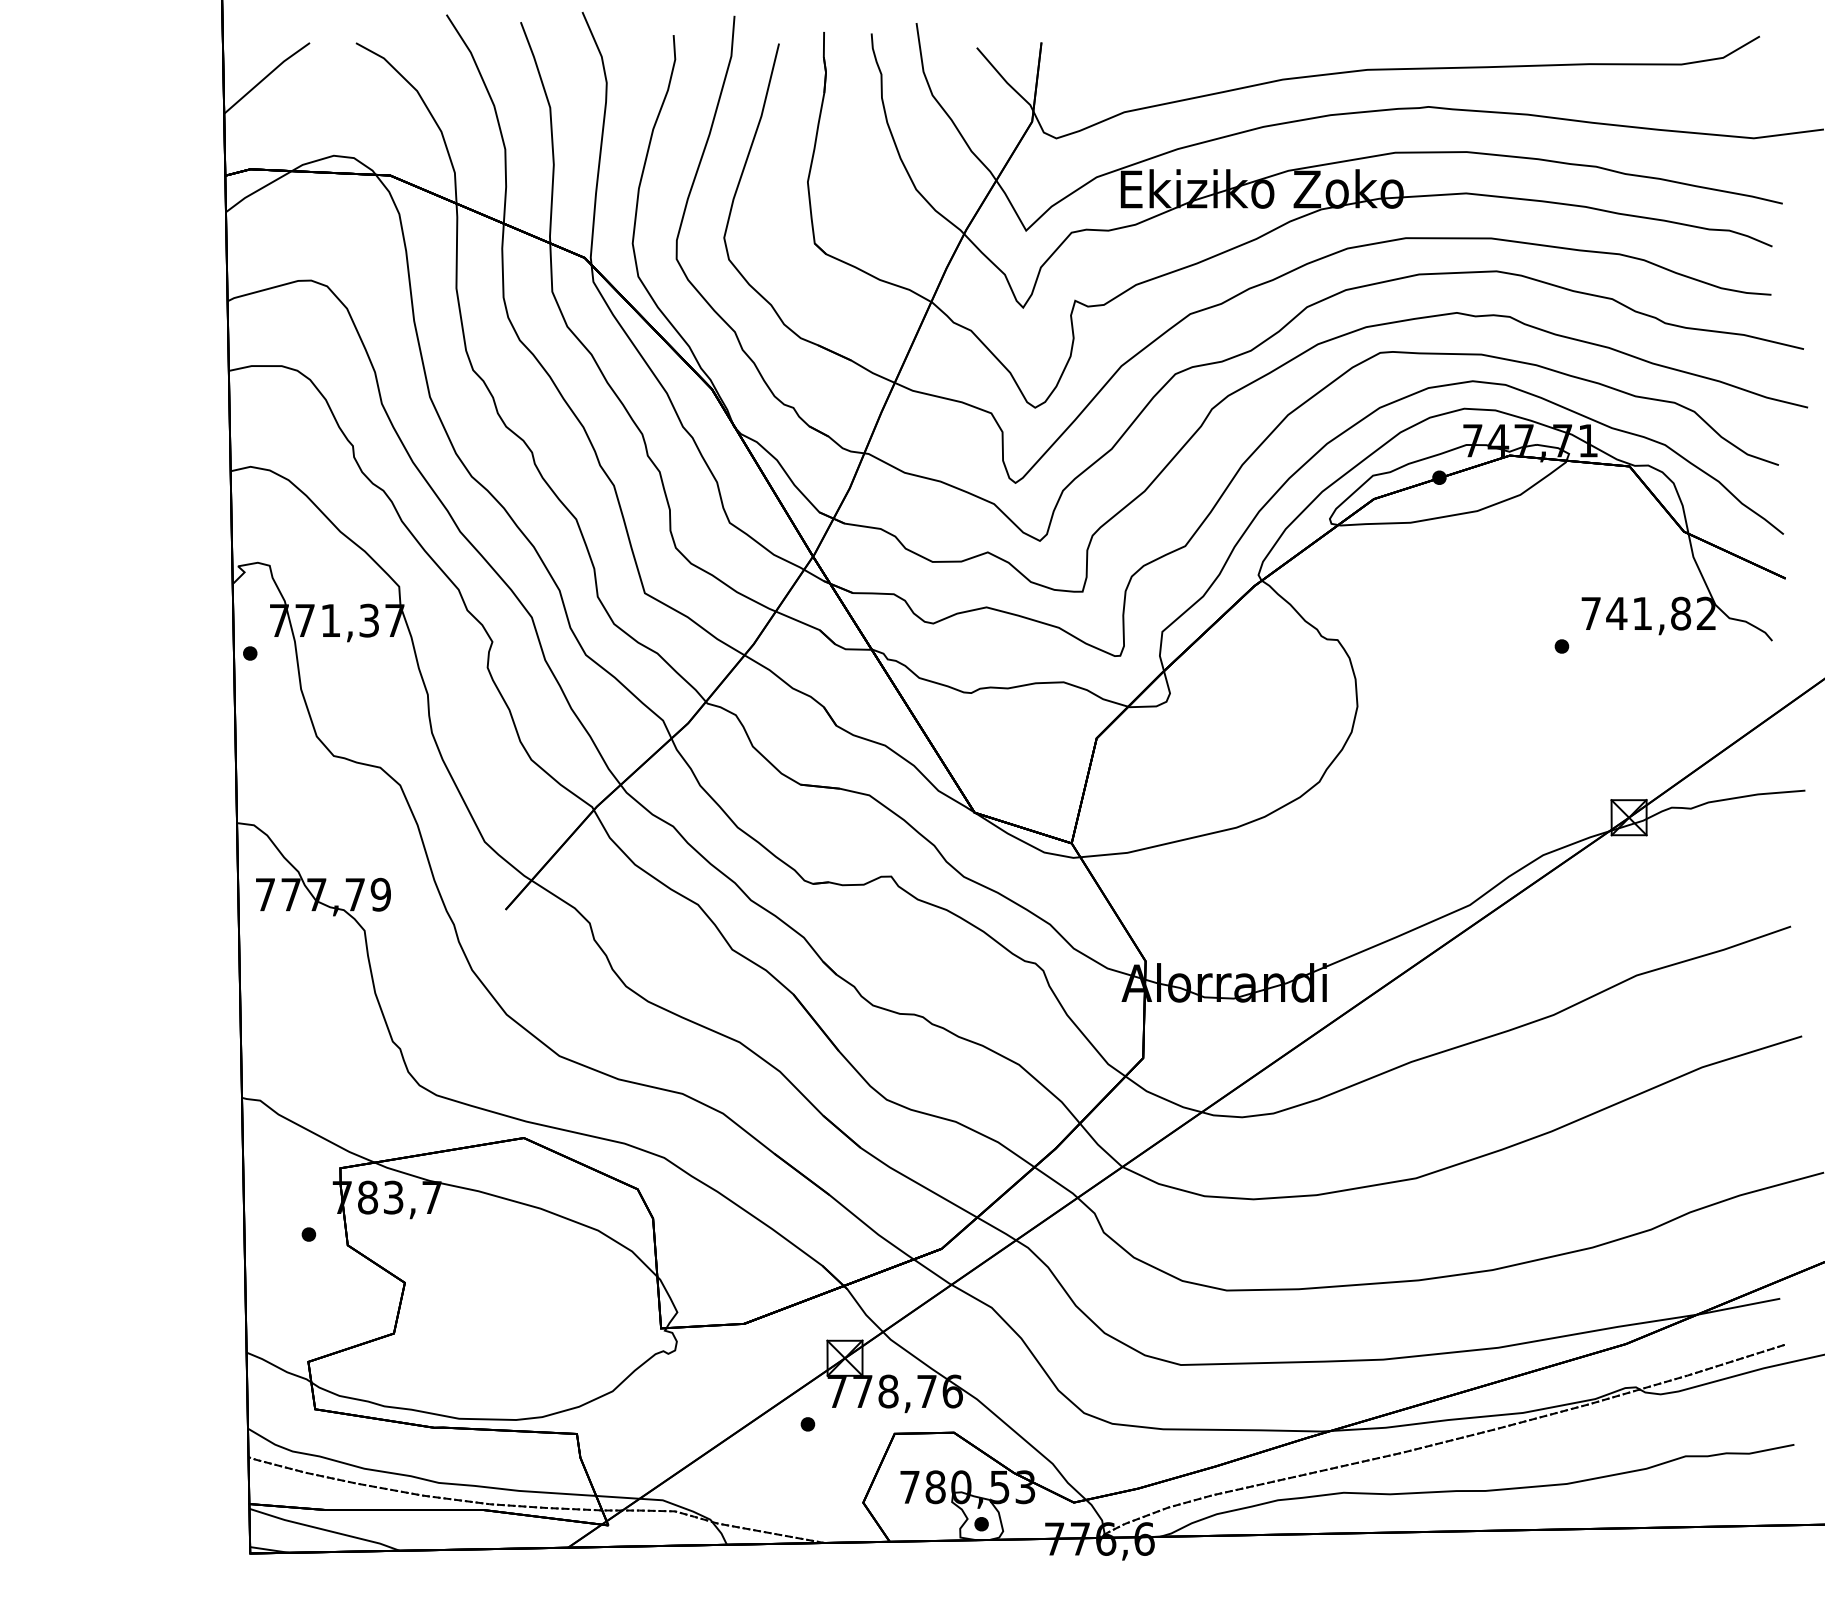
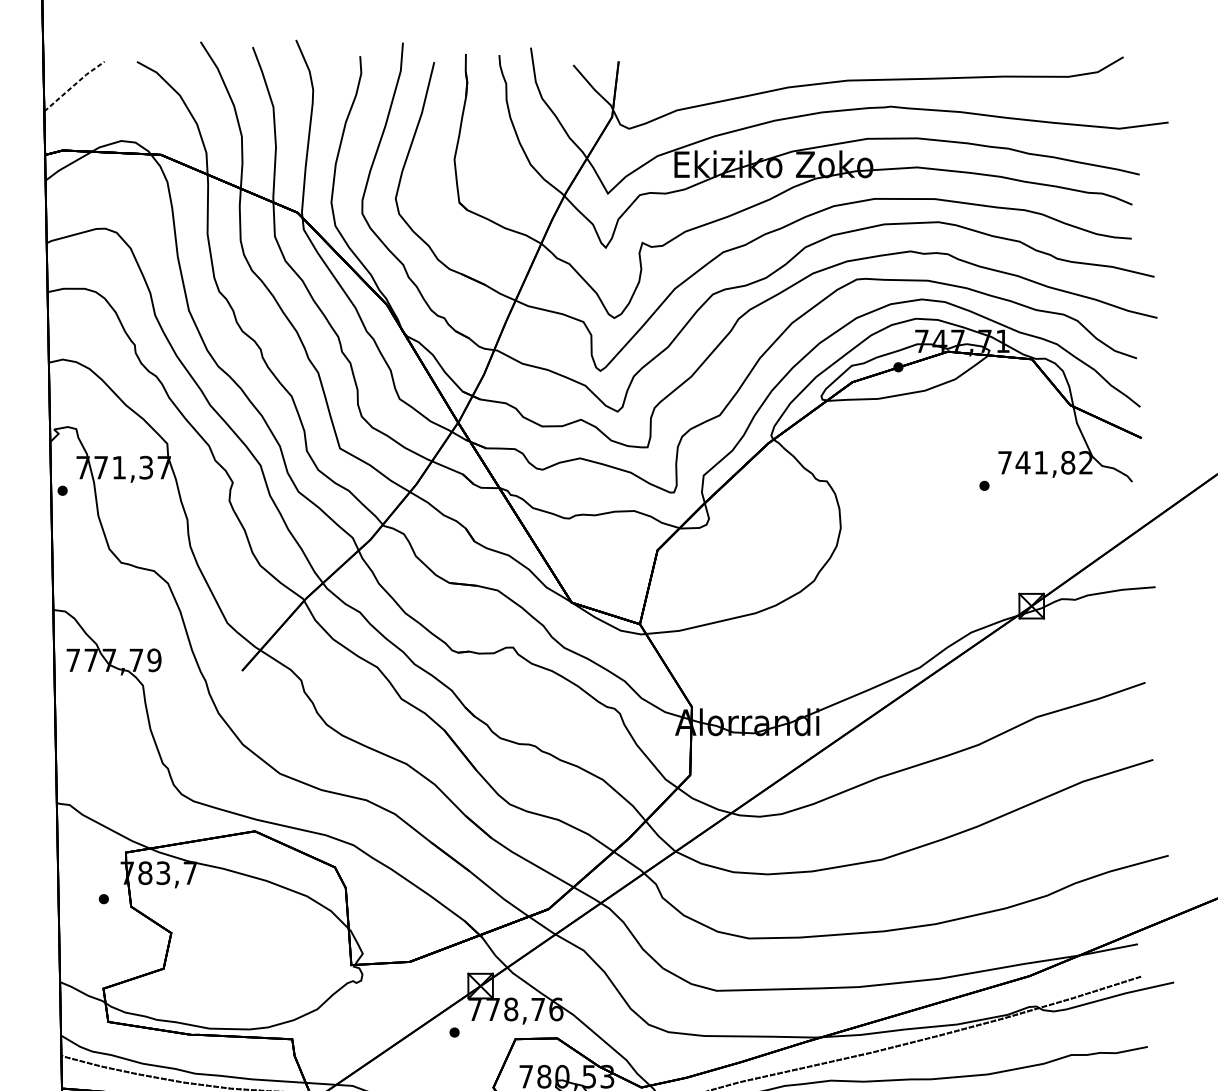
line: (266, 76) -> (74, 85), solid -> dashed

